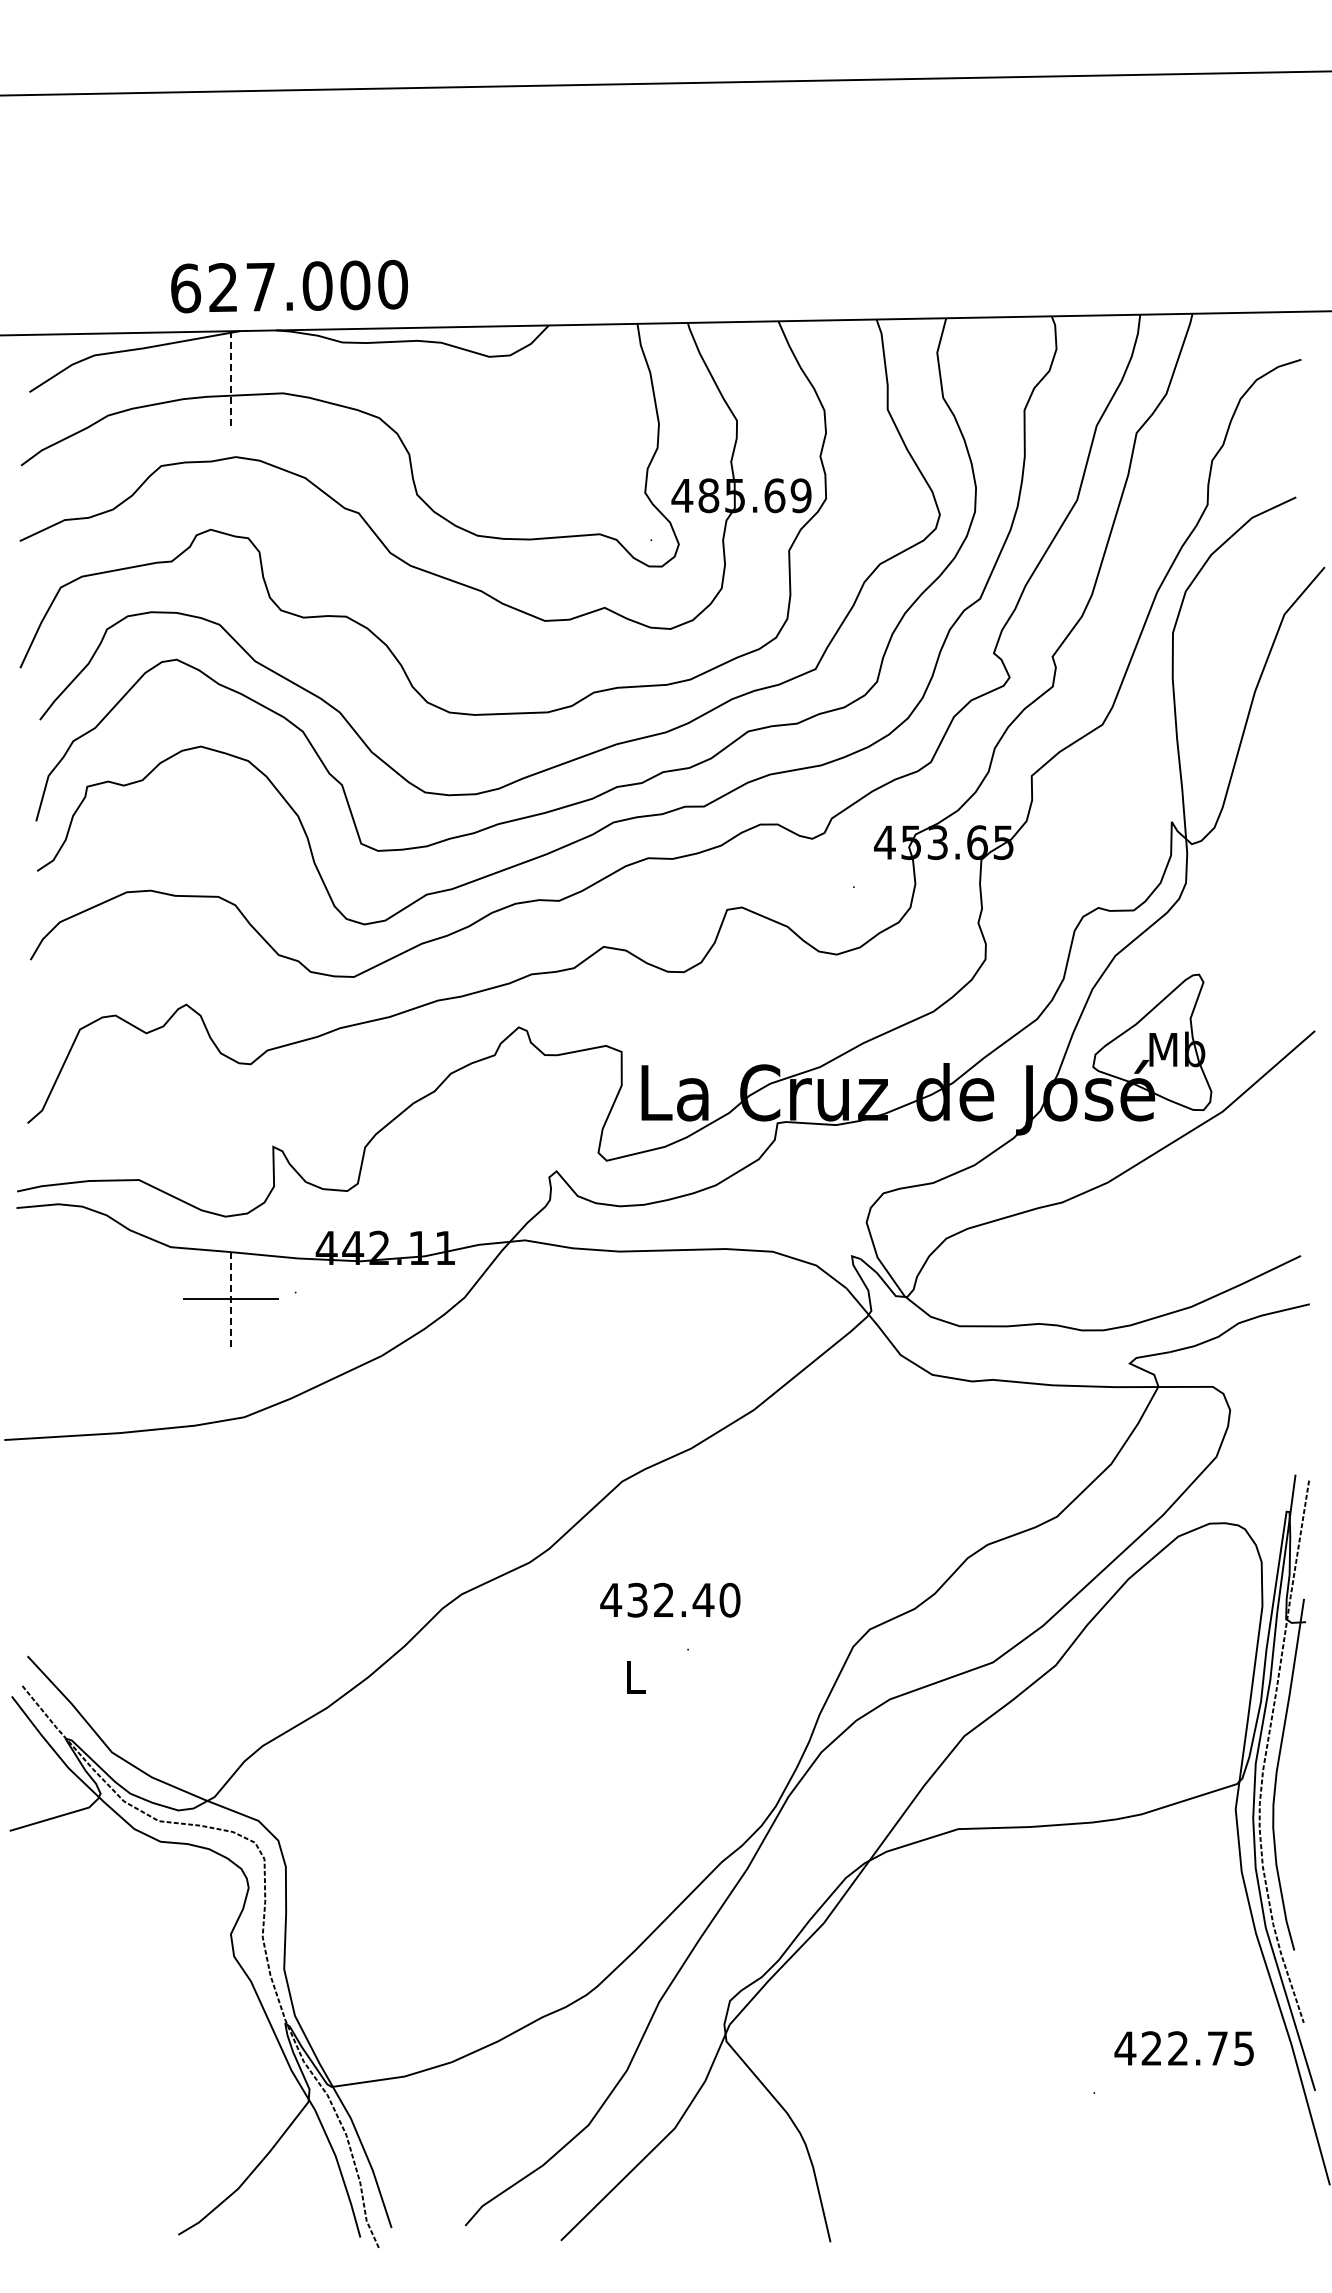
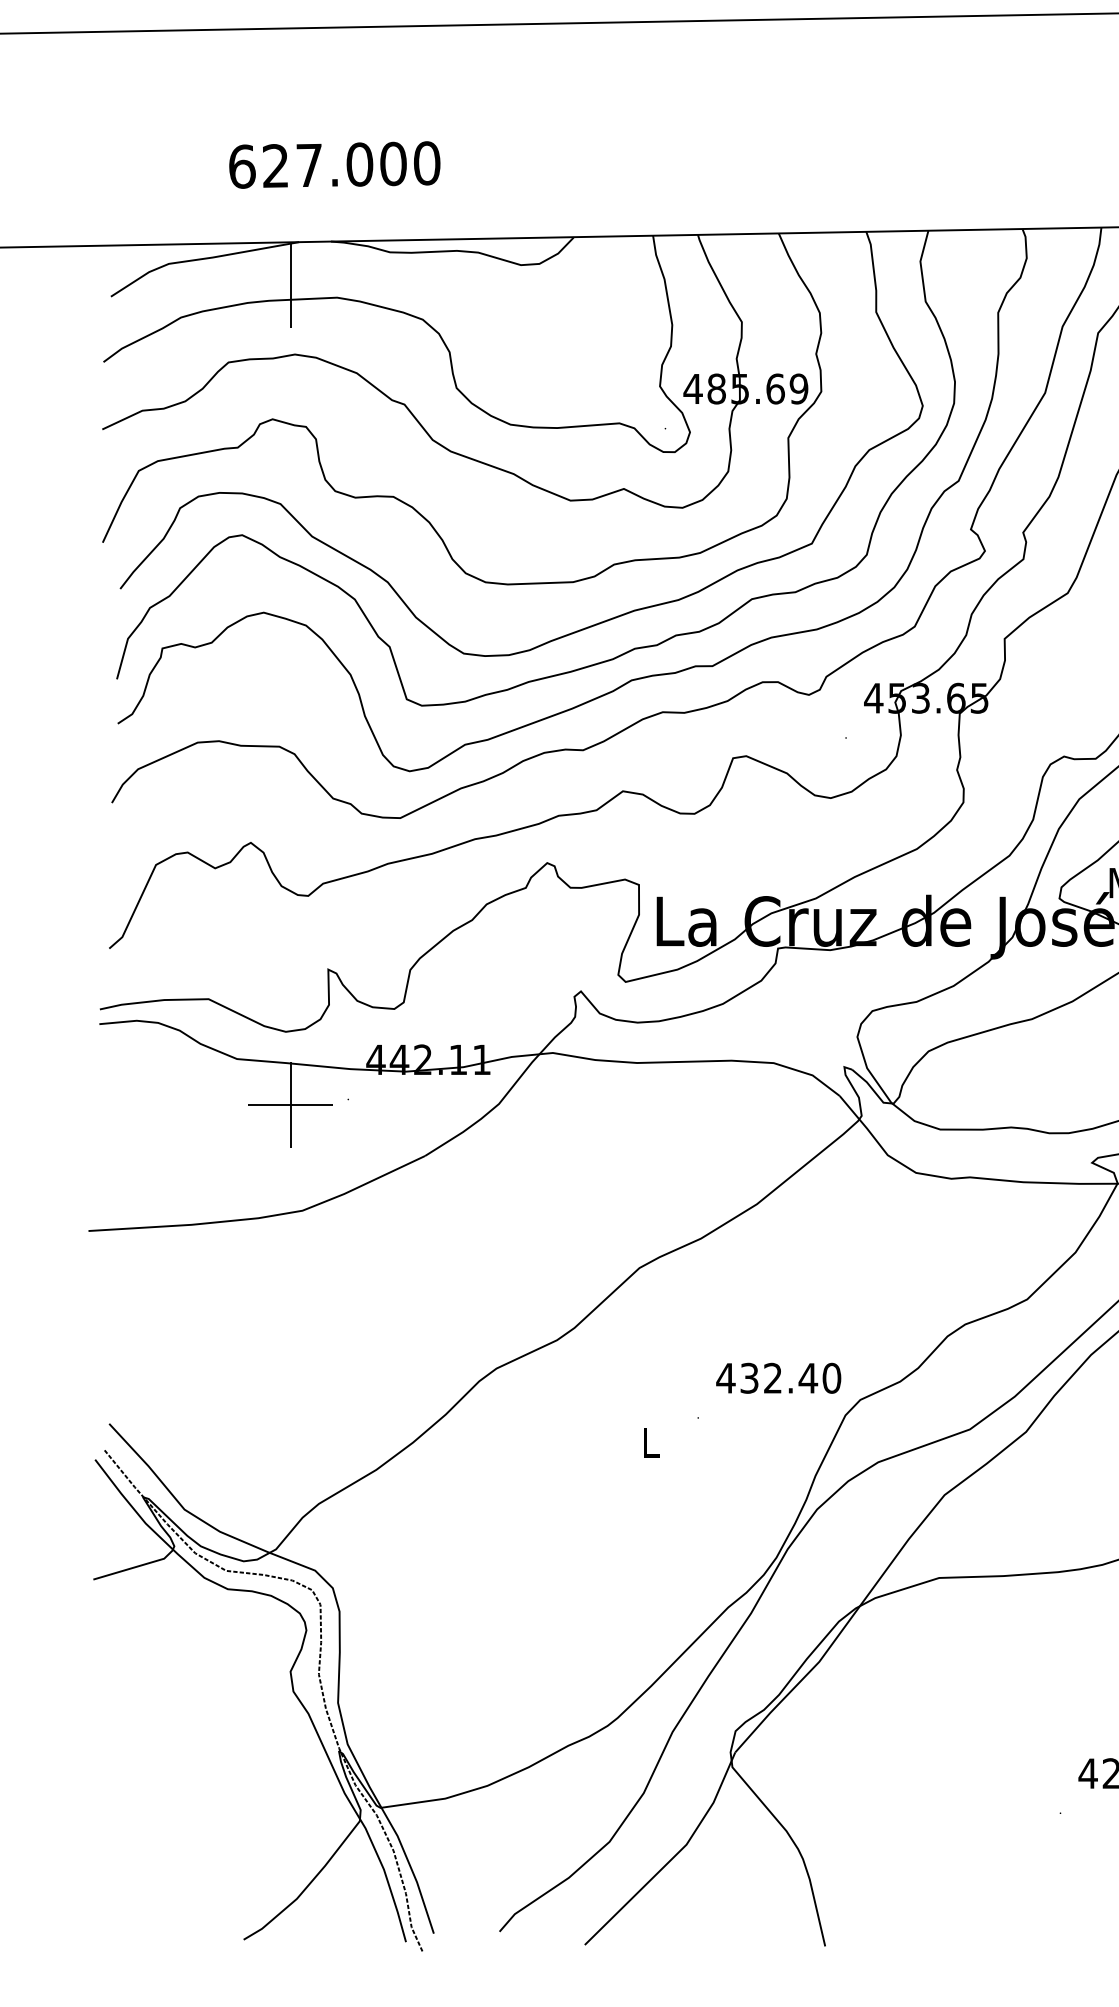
text: (289, 286) -> (334, 164), moved
line: (230, 379) -> (290, 285), dashed -> solid
line: (230, 1298) -> (290, 1104), dashed -> solid
text: (670, 1599) -> (778, 1377), moved

